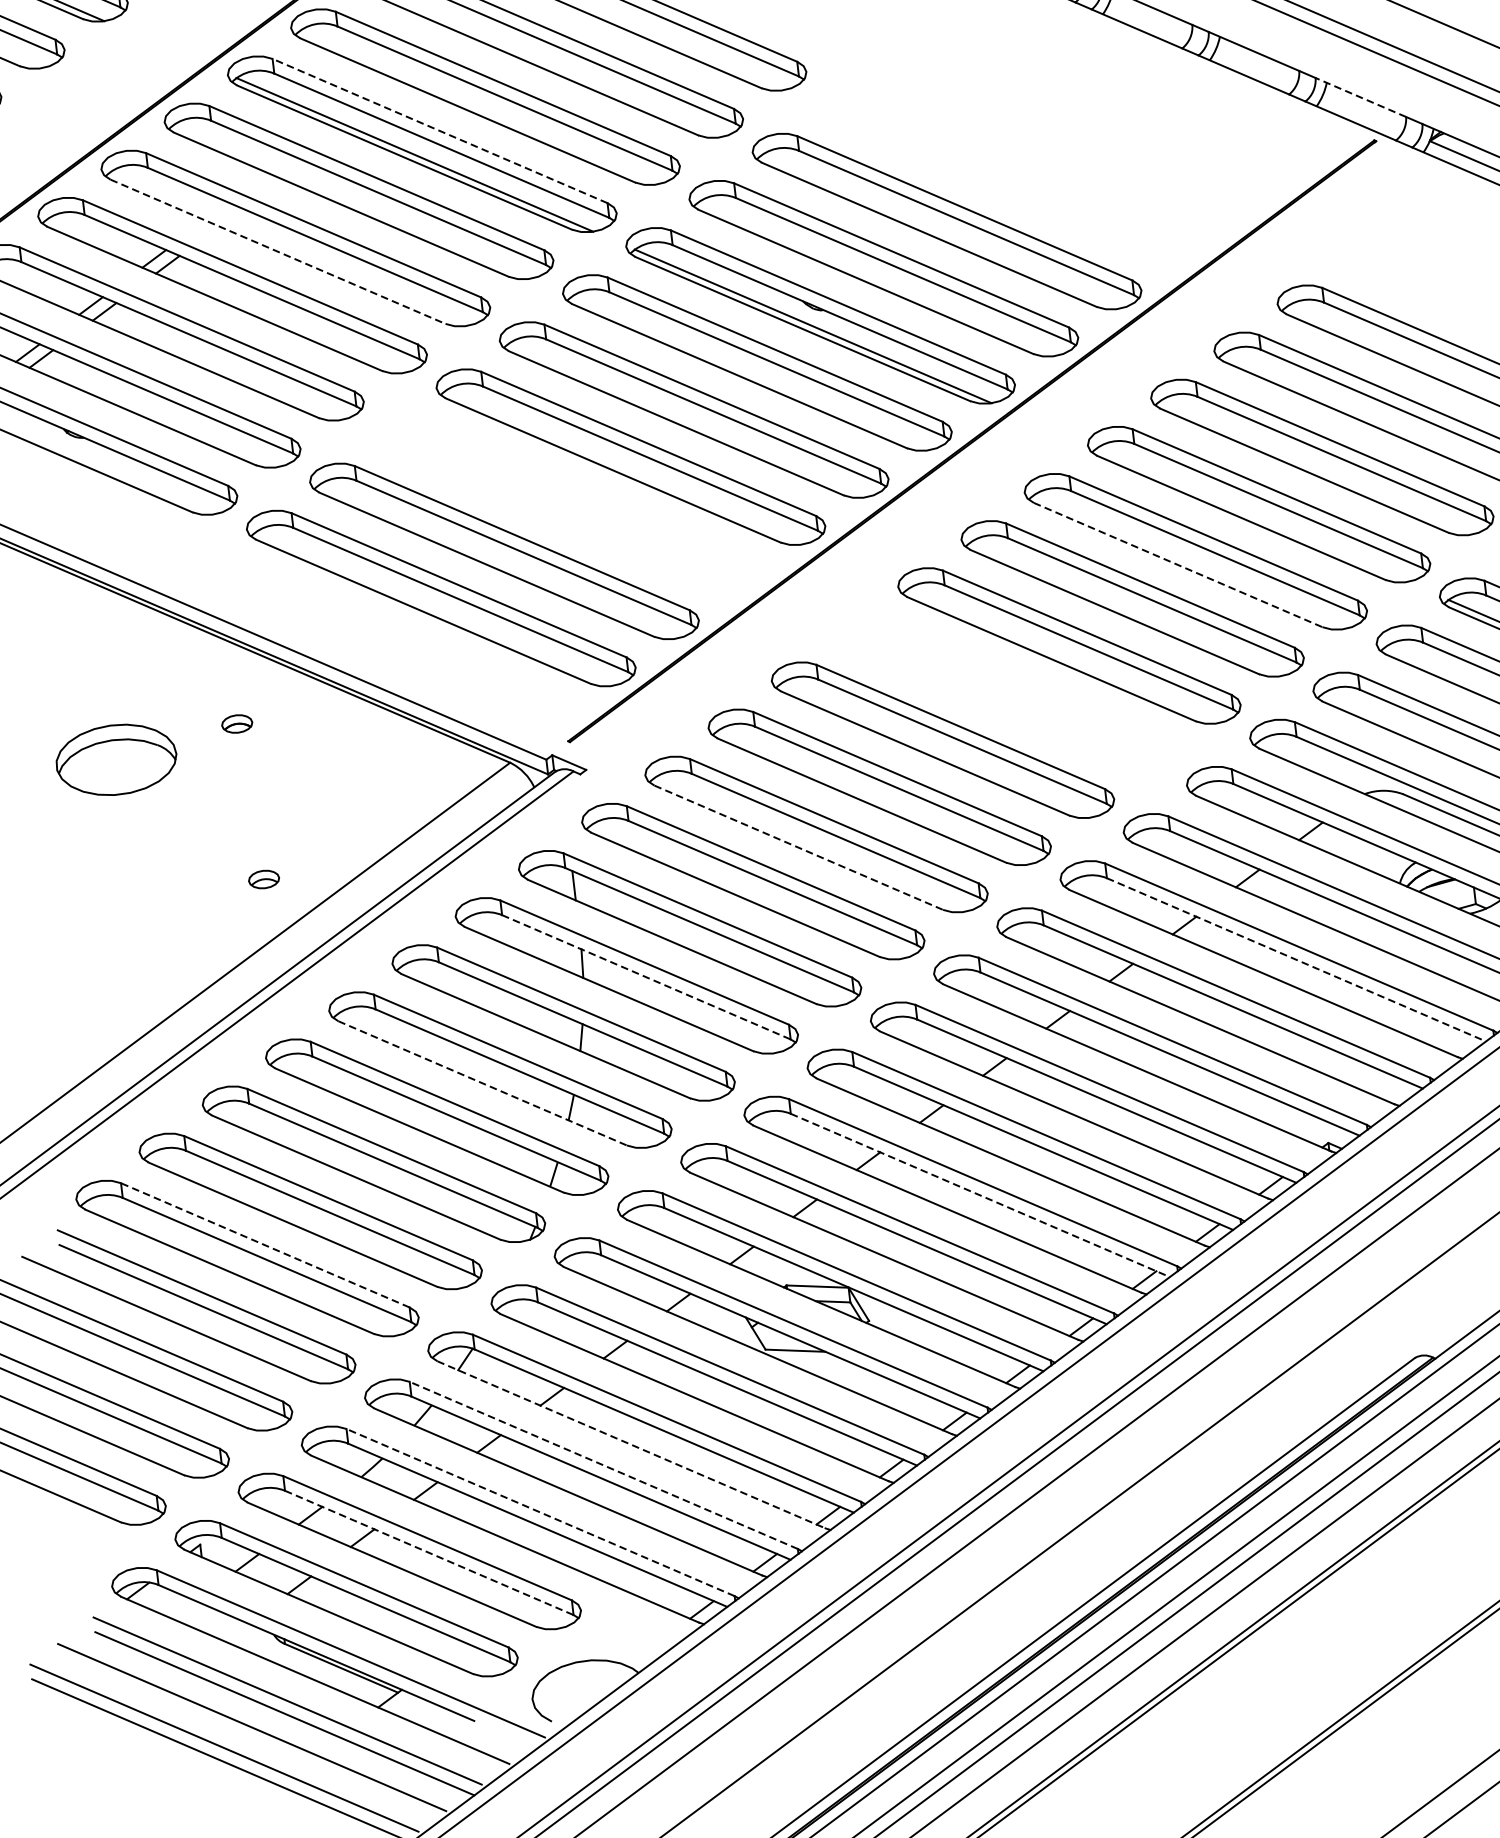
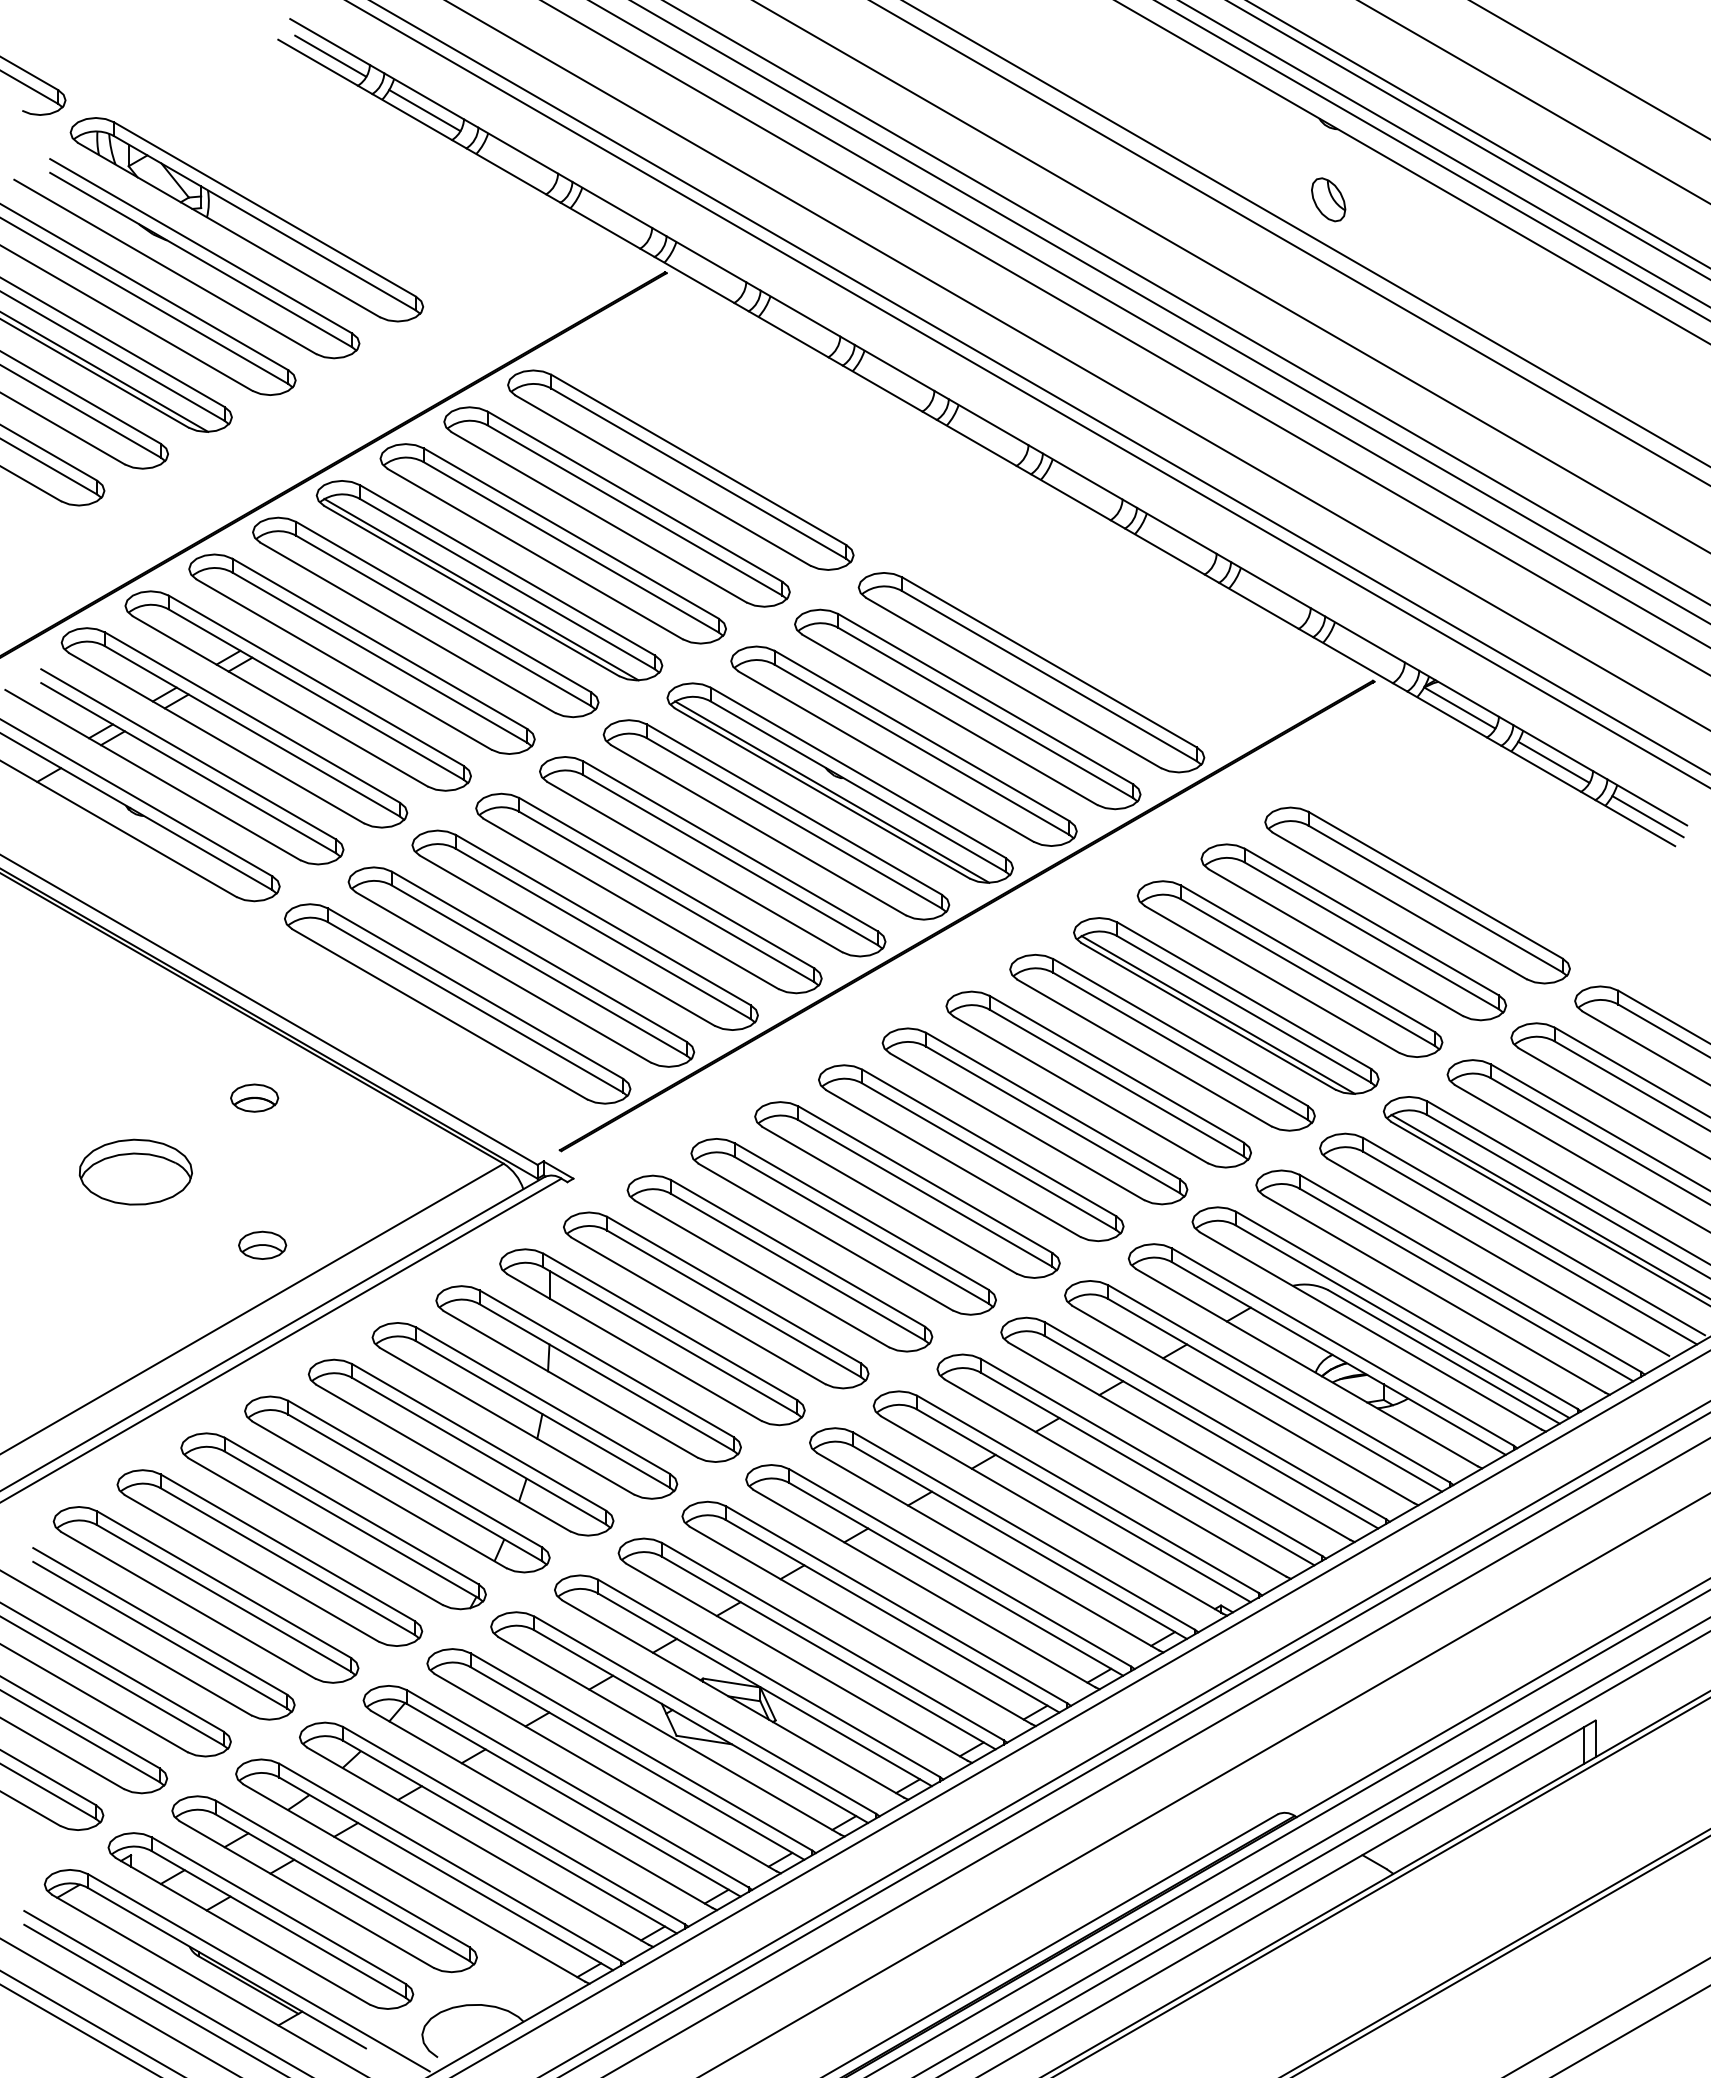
line: (1360, 97) -> (1364, 639), dashed -> solid
line: (440, 131) -> (507, 570), dashed -> solid
part: (1010, 174) -> (1031, 672), added
line: (278, 251) -> (344, 664), dashed -> solid
part: (566, 503) -> (584, 929), added
line: (1251, 514) -> (1218, 1014), added
line: (1178, 565) -> (1144, 1053), dashed -> solid
part: (1006, 693) -> (971, 1153), added
part: (236, 723) -> (254, 1097), size x1.67
part: (115, 759) -> (135, 1171), moved
line: (799, 848) -> (762, 1274), dashed -> solid
part: (263, 878) -> (262, 1244), size x1.67
line: (1296, 960) -> (1211, 1432), dashed -> solid
line: (646, 977) -> (606, 1377), dashed -> solid
line: (483, 1083) -> (443, 1458), dashed -> solid
line: (980, 1195) -> (892, 1616), dashed -> solid
line: (265, 1245) -> (224, 1584), dashed -> solid
line: (632, 1444) -> (542, 1809), dashed -> solid
line: (603, 1465) -> (513, 1825), dashed -> solid
line: (539, 1512) -> (449, 1862), dashed -> solid
line: (429, 1552) -> (342, 1887), dashed -> solid

